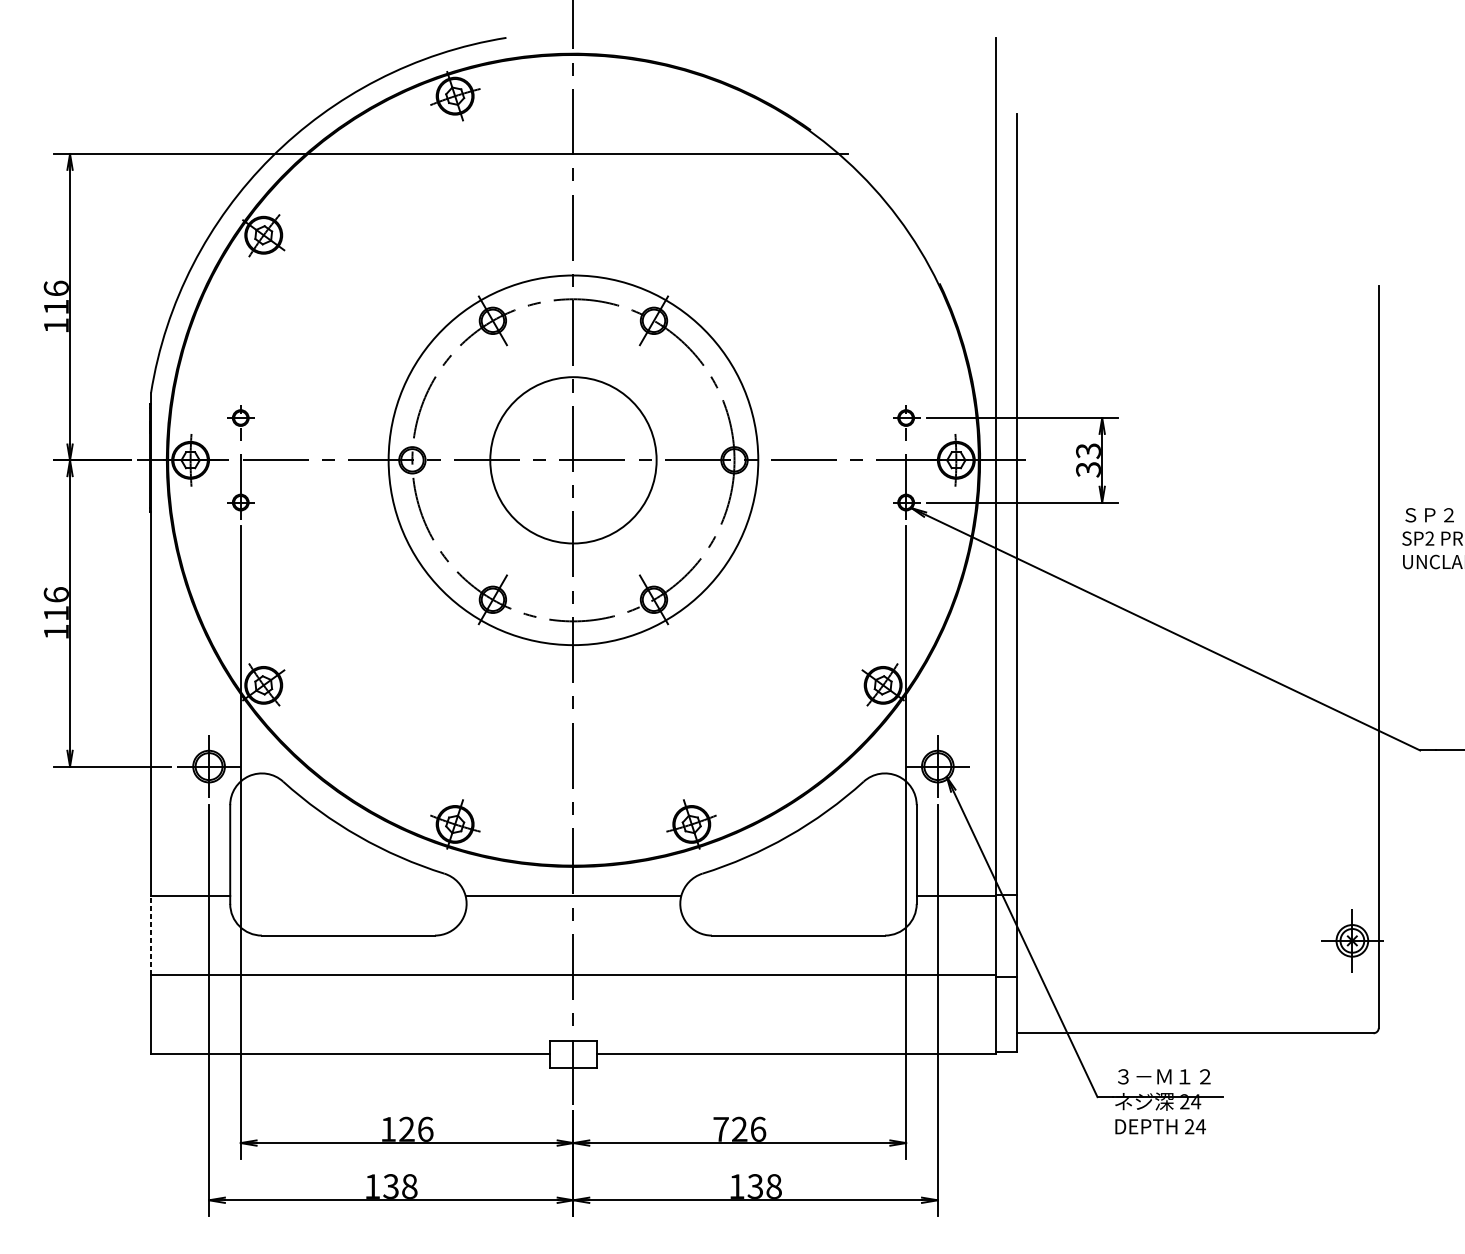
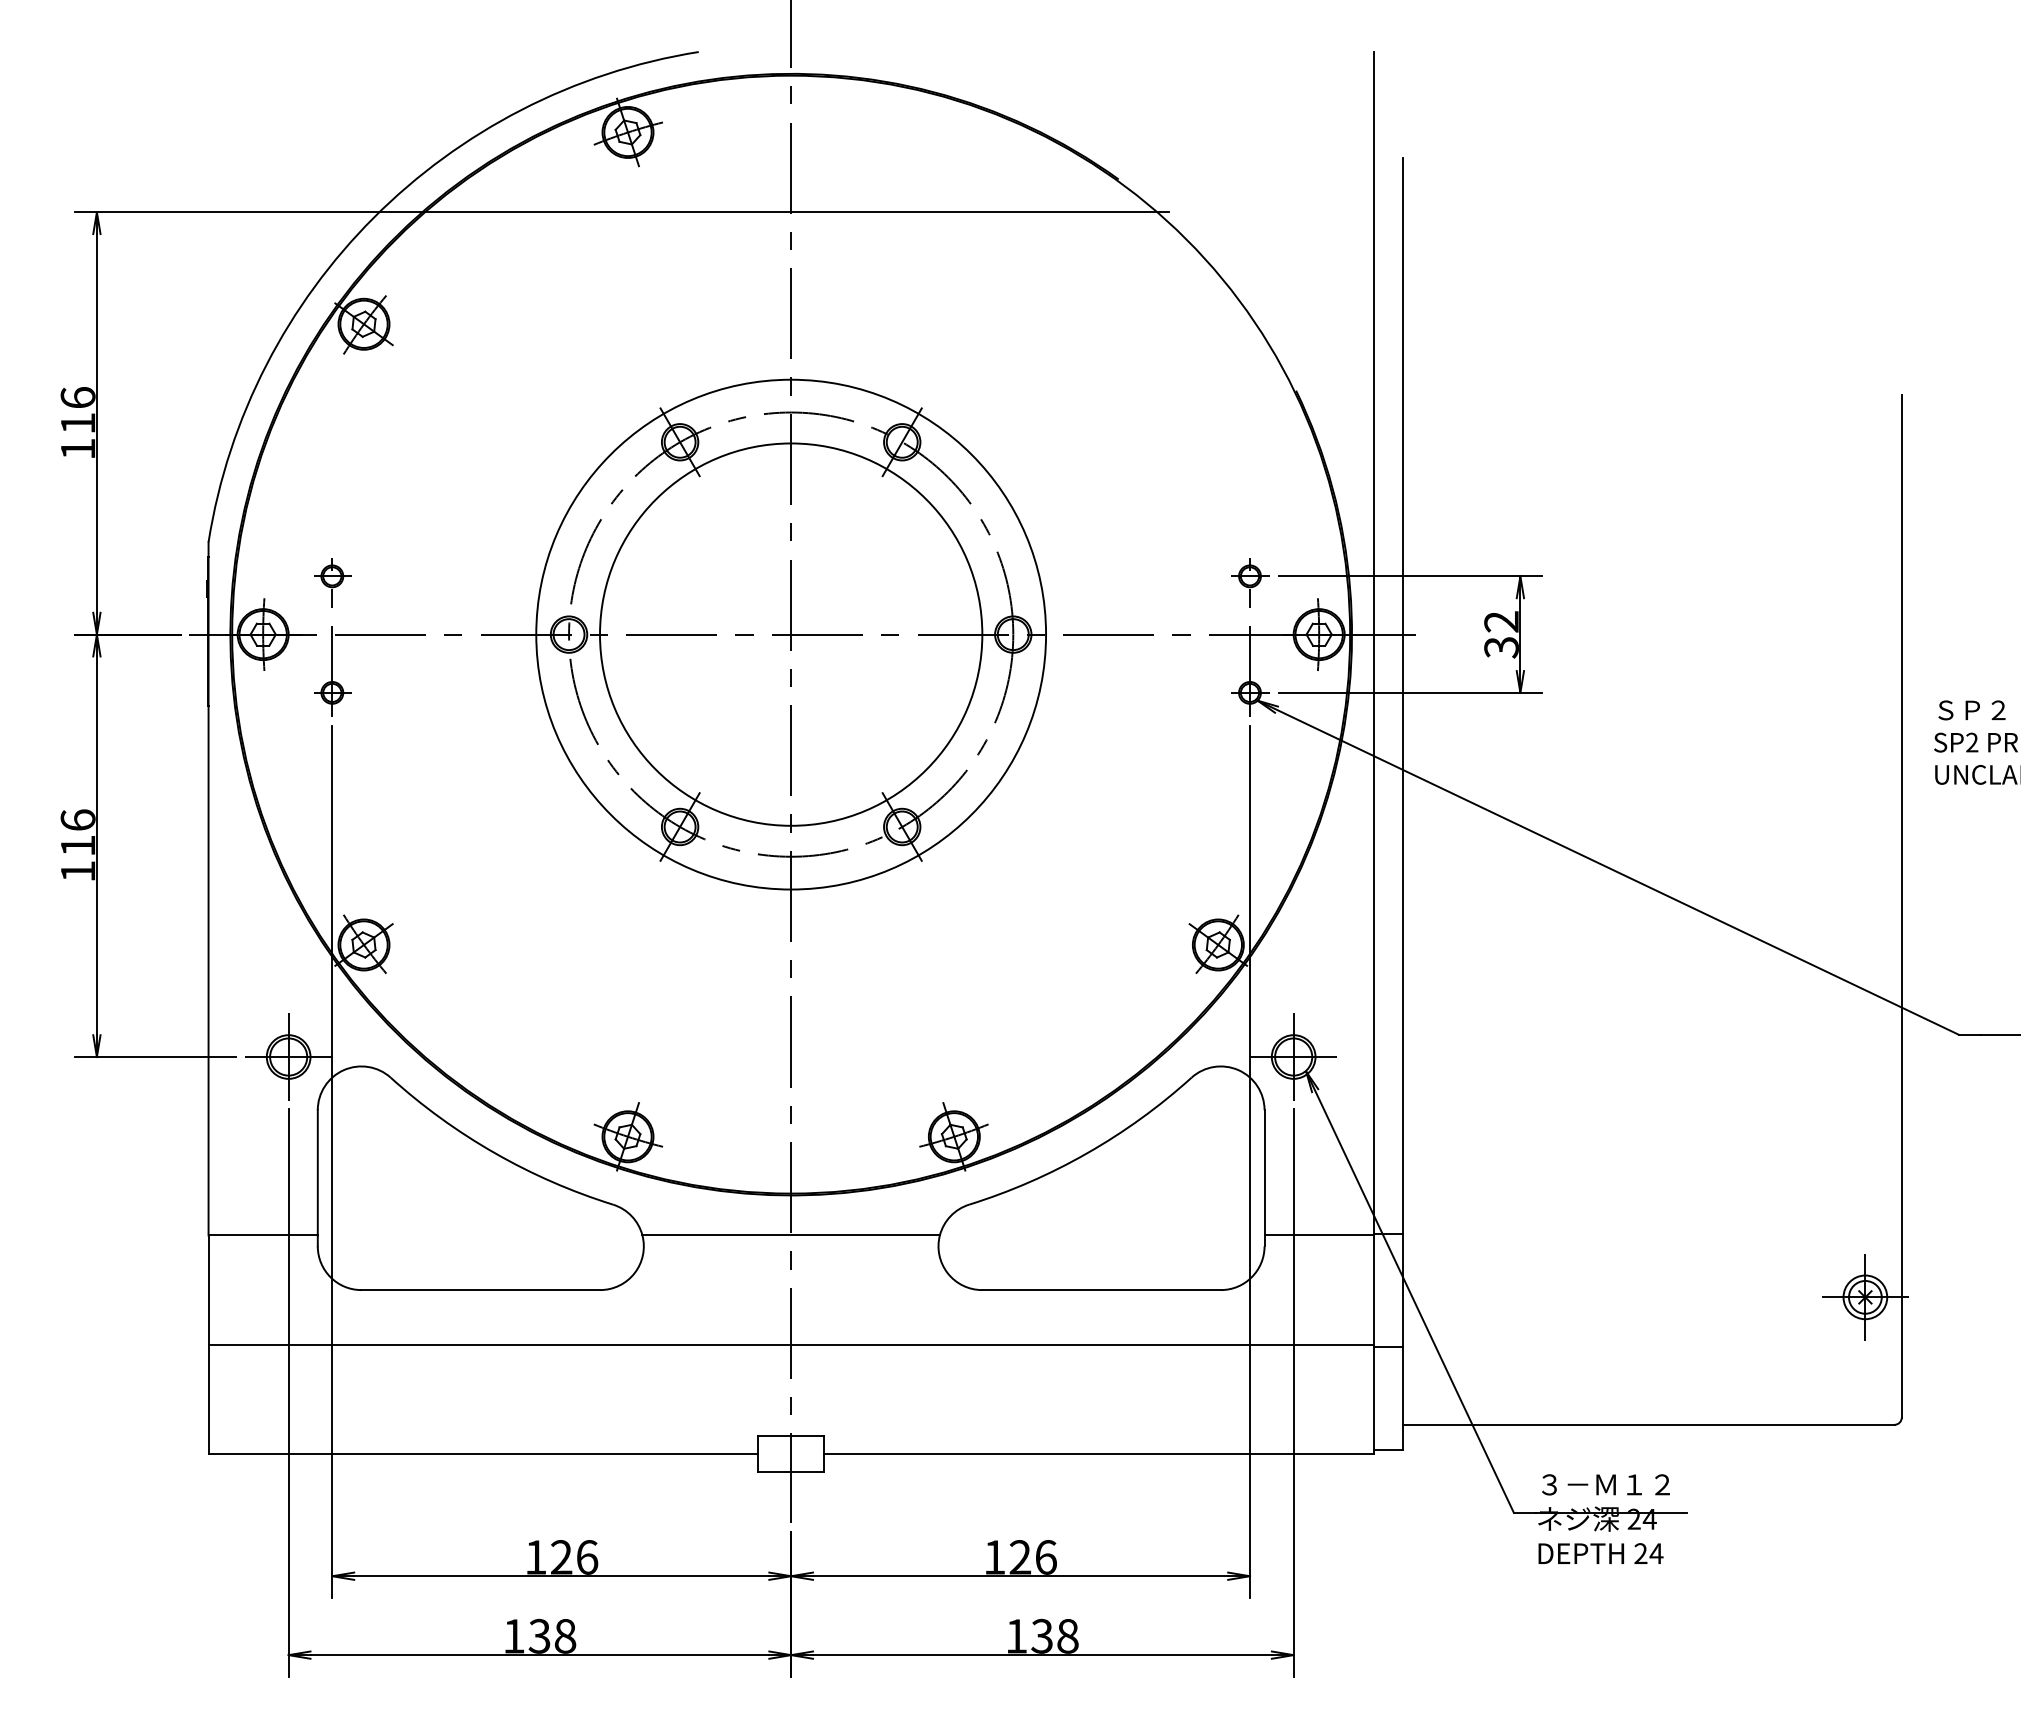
text: (1088, 451) -> (1501, 622), 33 -> 32
circle: (573, 460) -> (791, 634), size x1.67
line: (150, 935) -> (208, 1290), dashed -> solid
text: (720, 1129) -> (994, 1557), 726 -> 126

